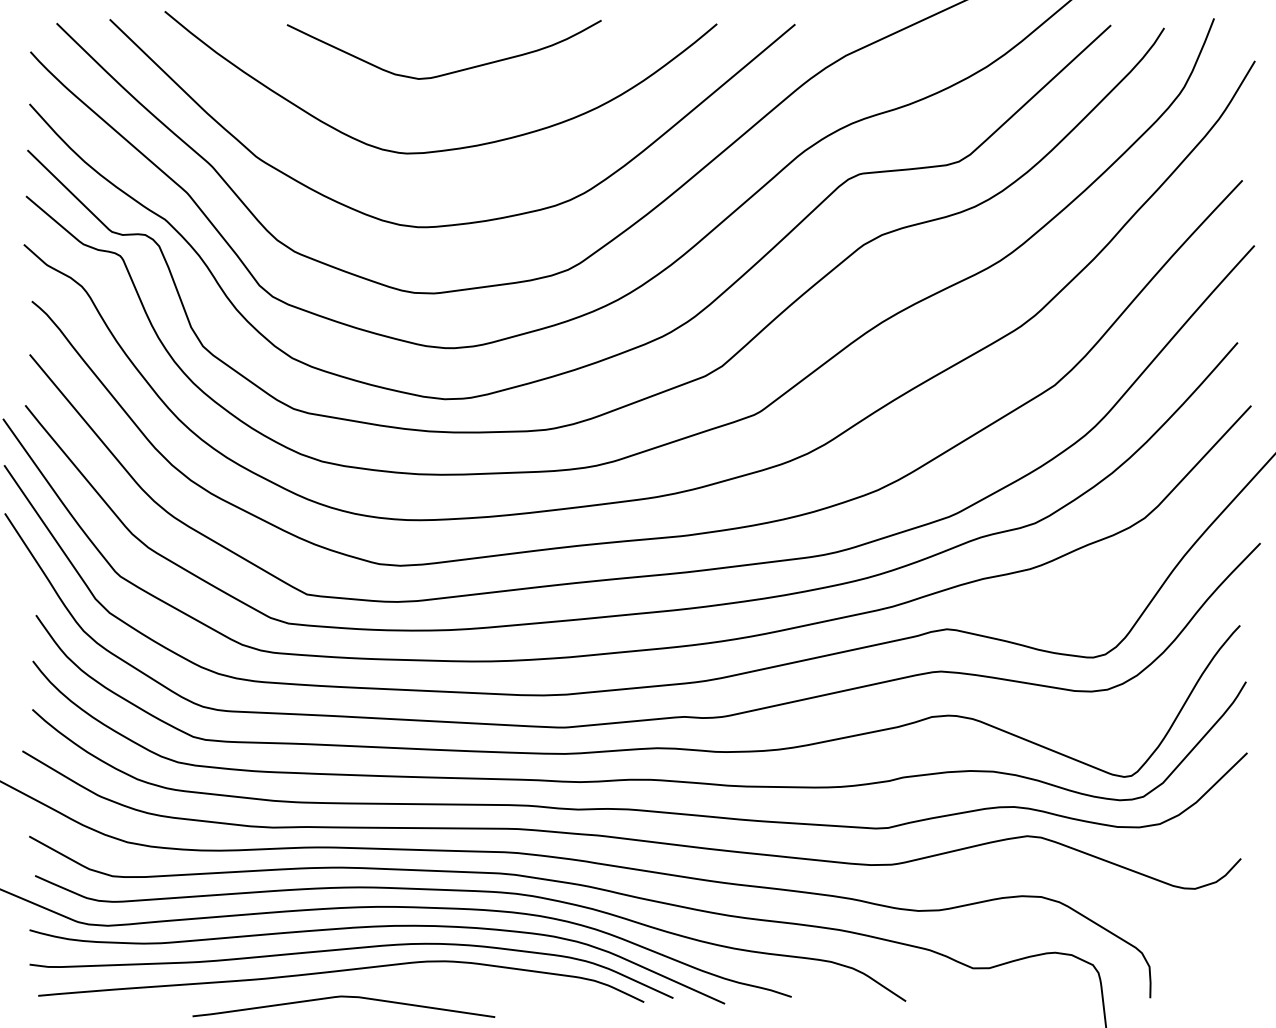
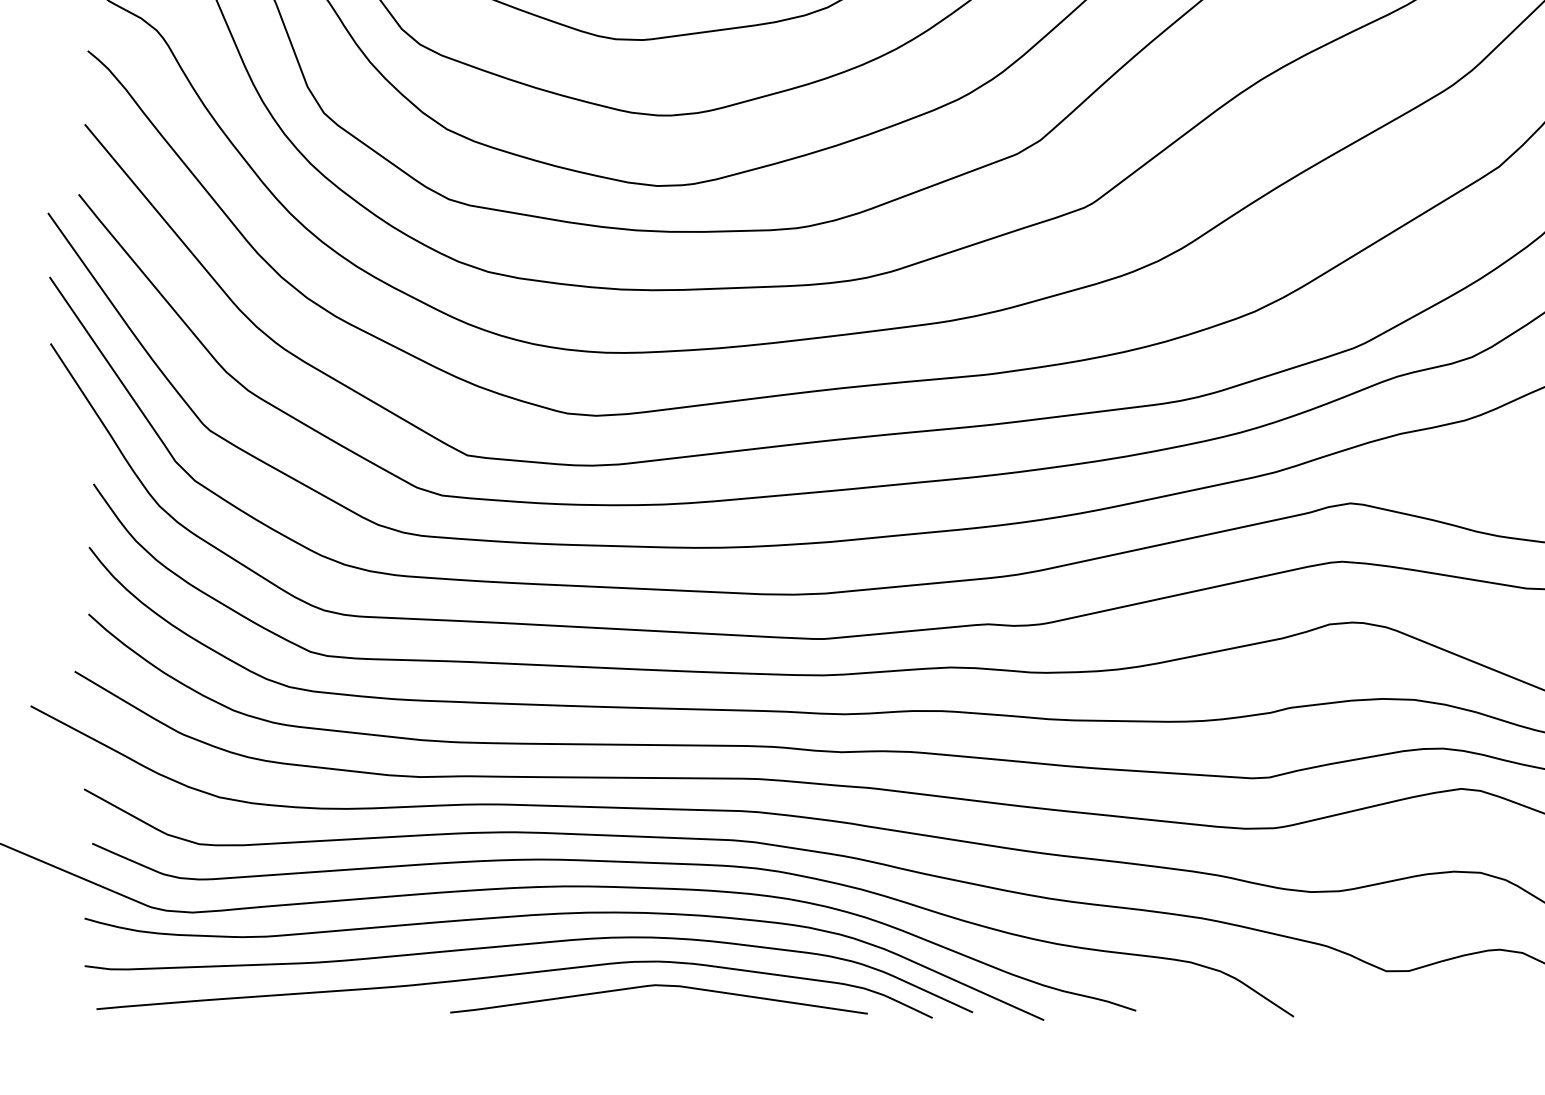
curve: (343, 997) -> (658, 986), moved

